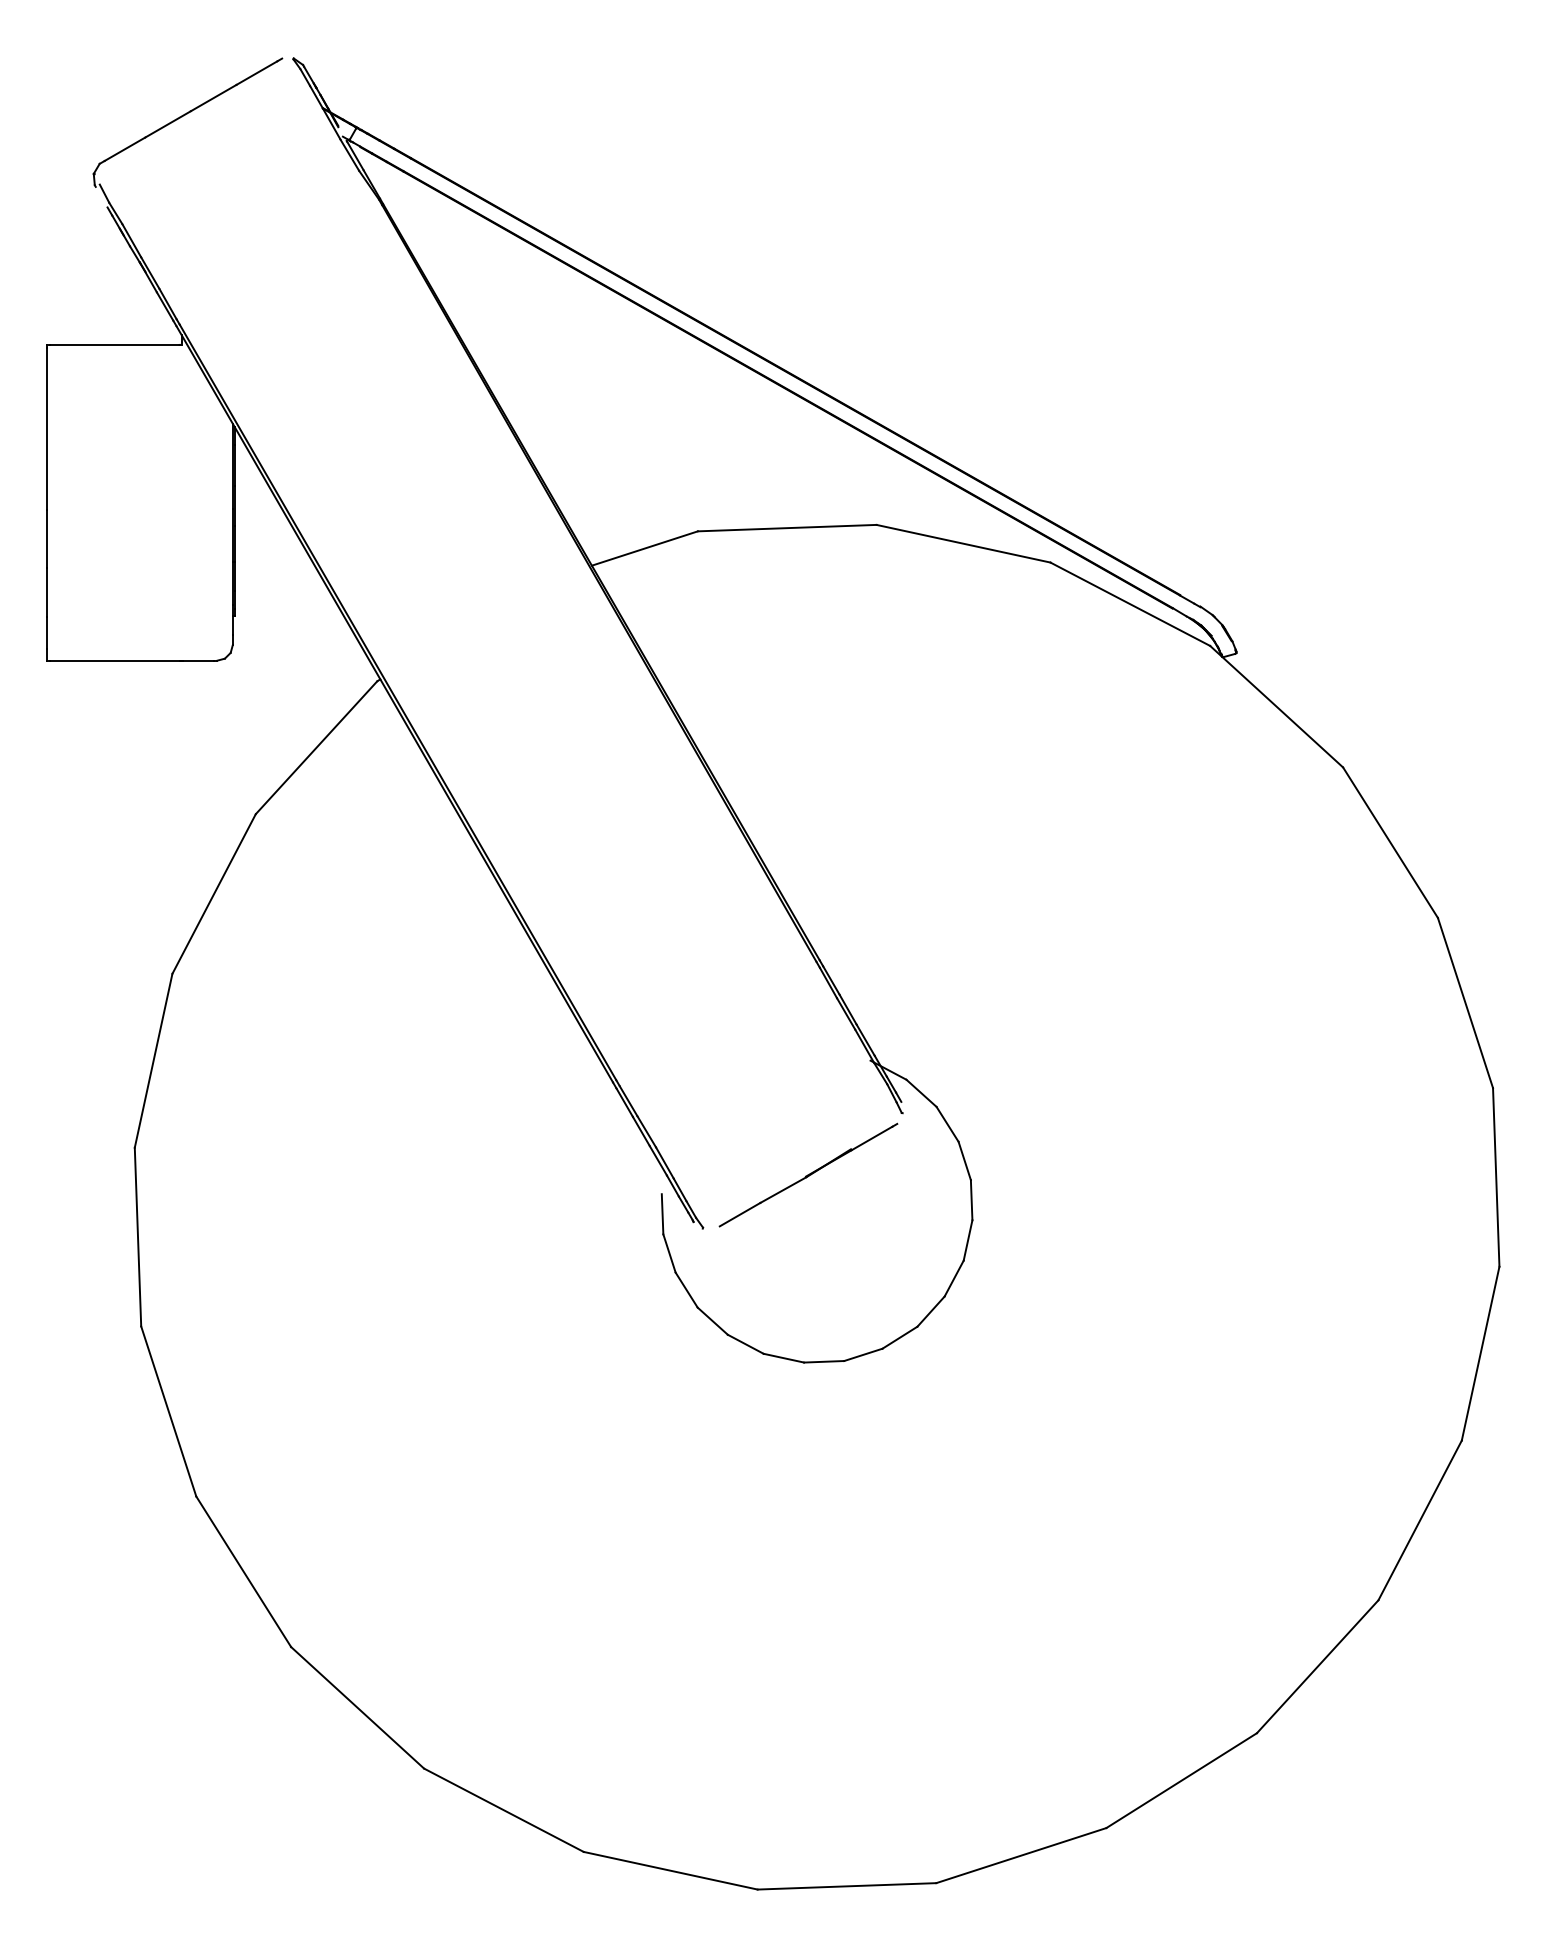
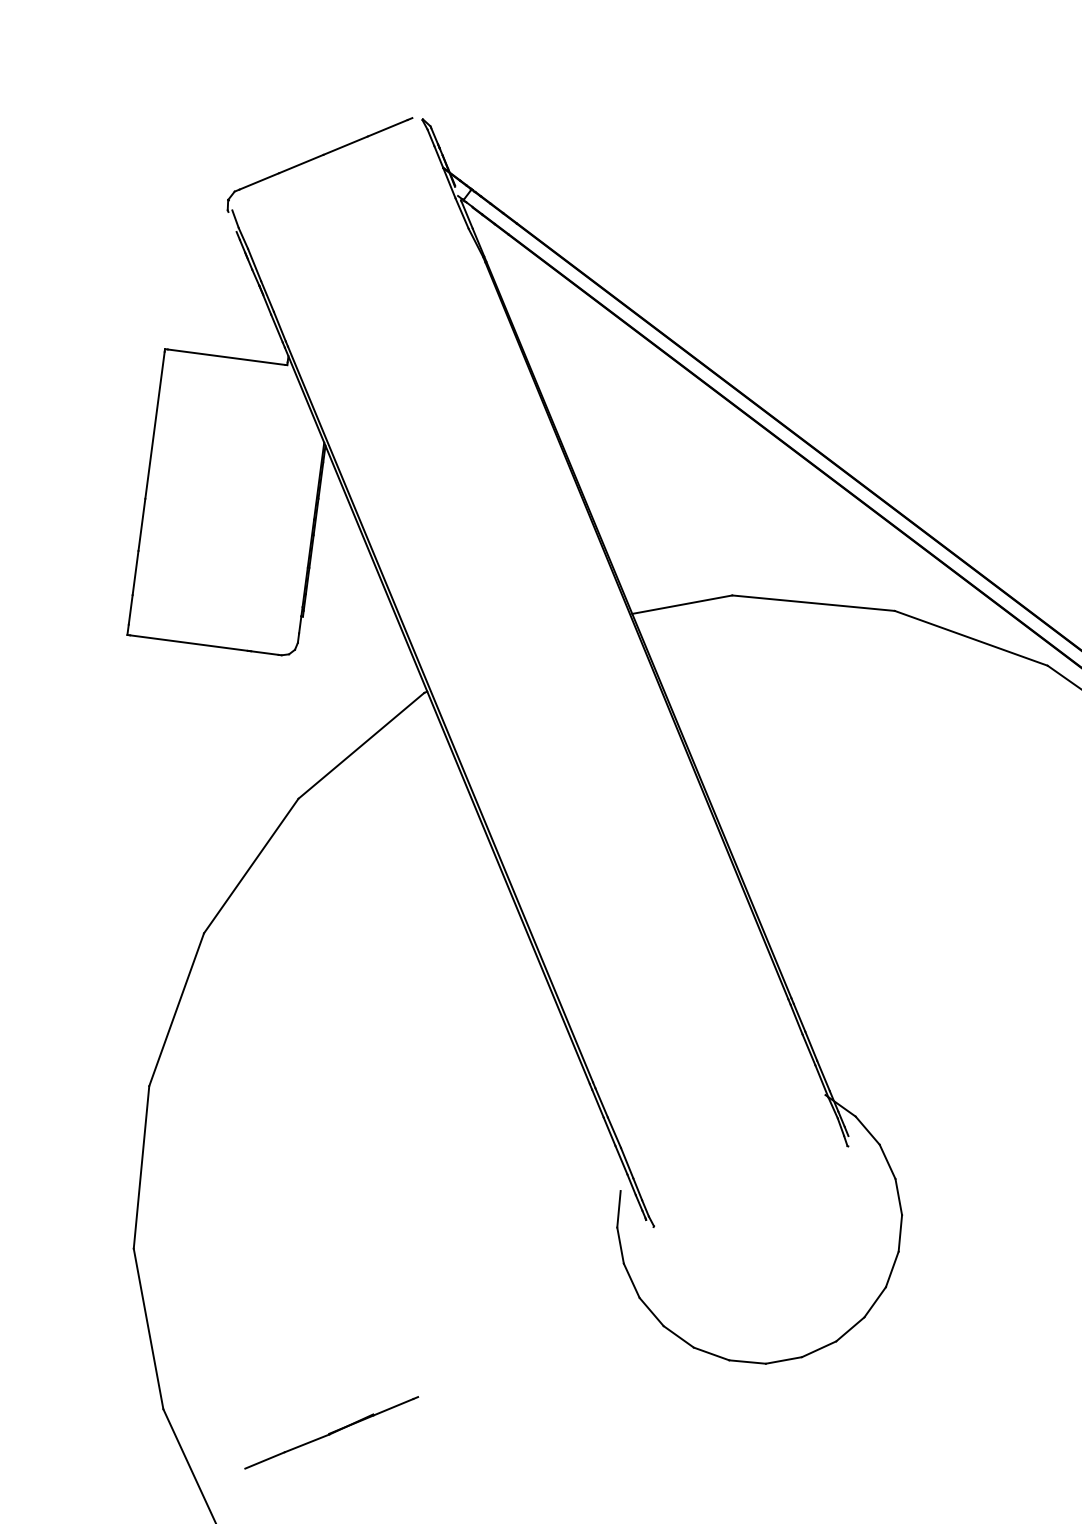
part: (808, 1174) -> (331, 1432), moved

